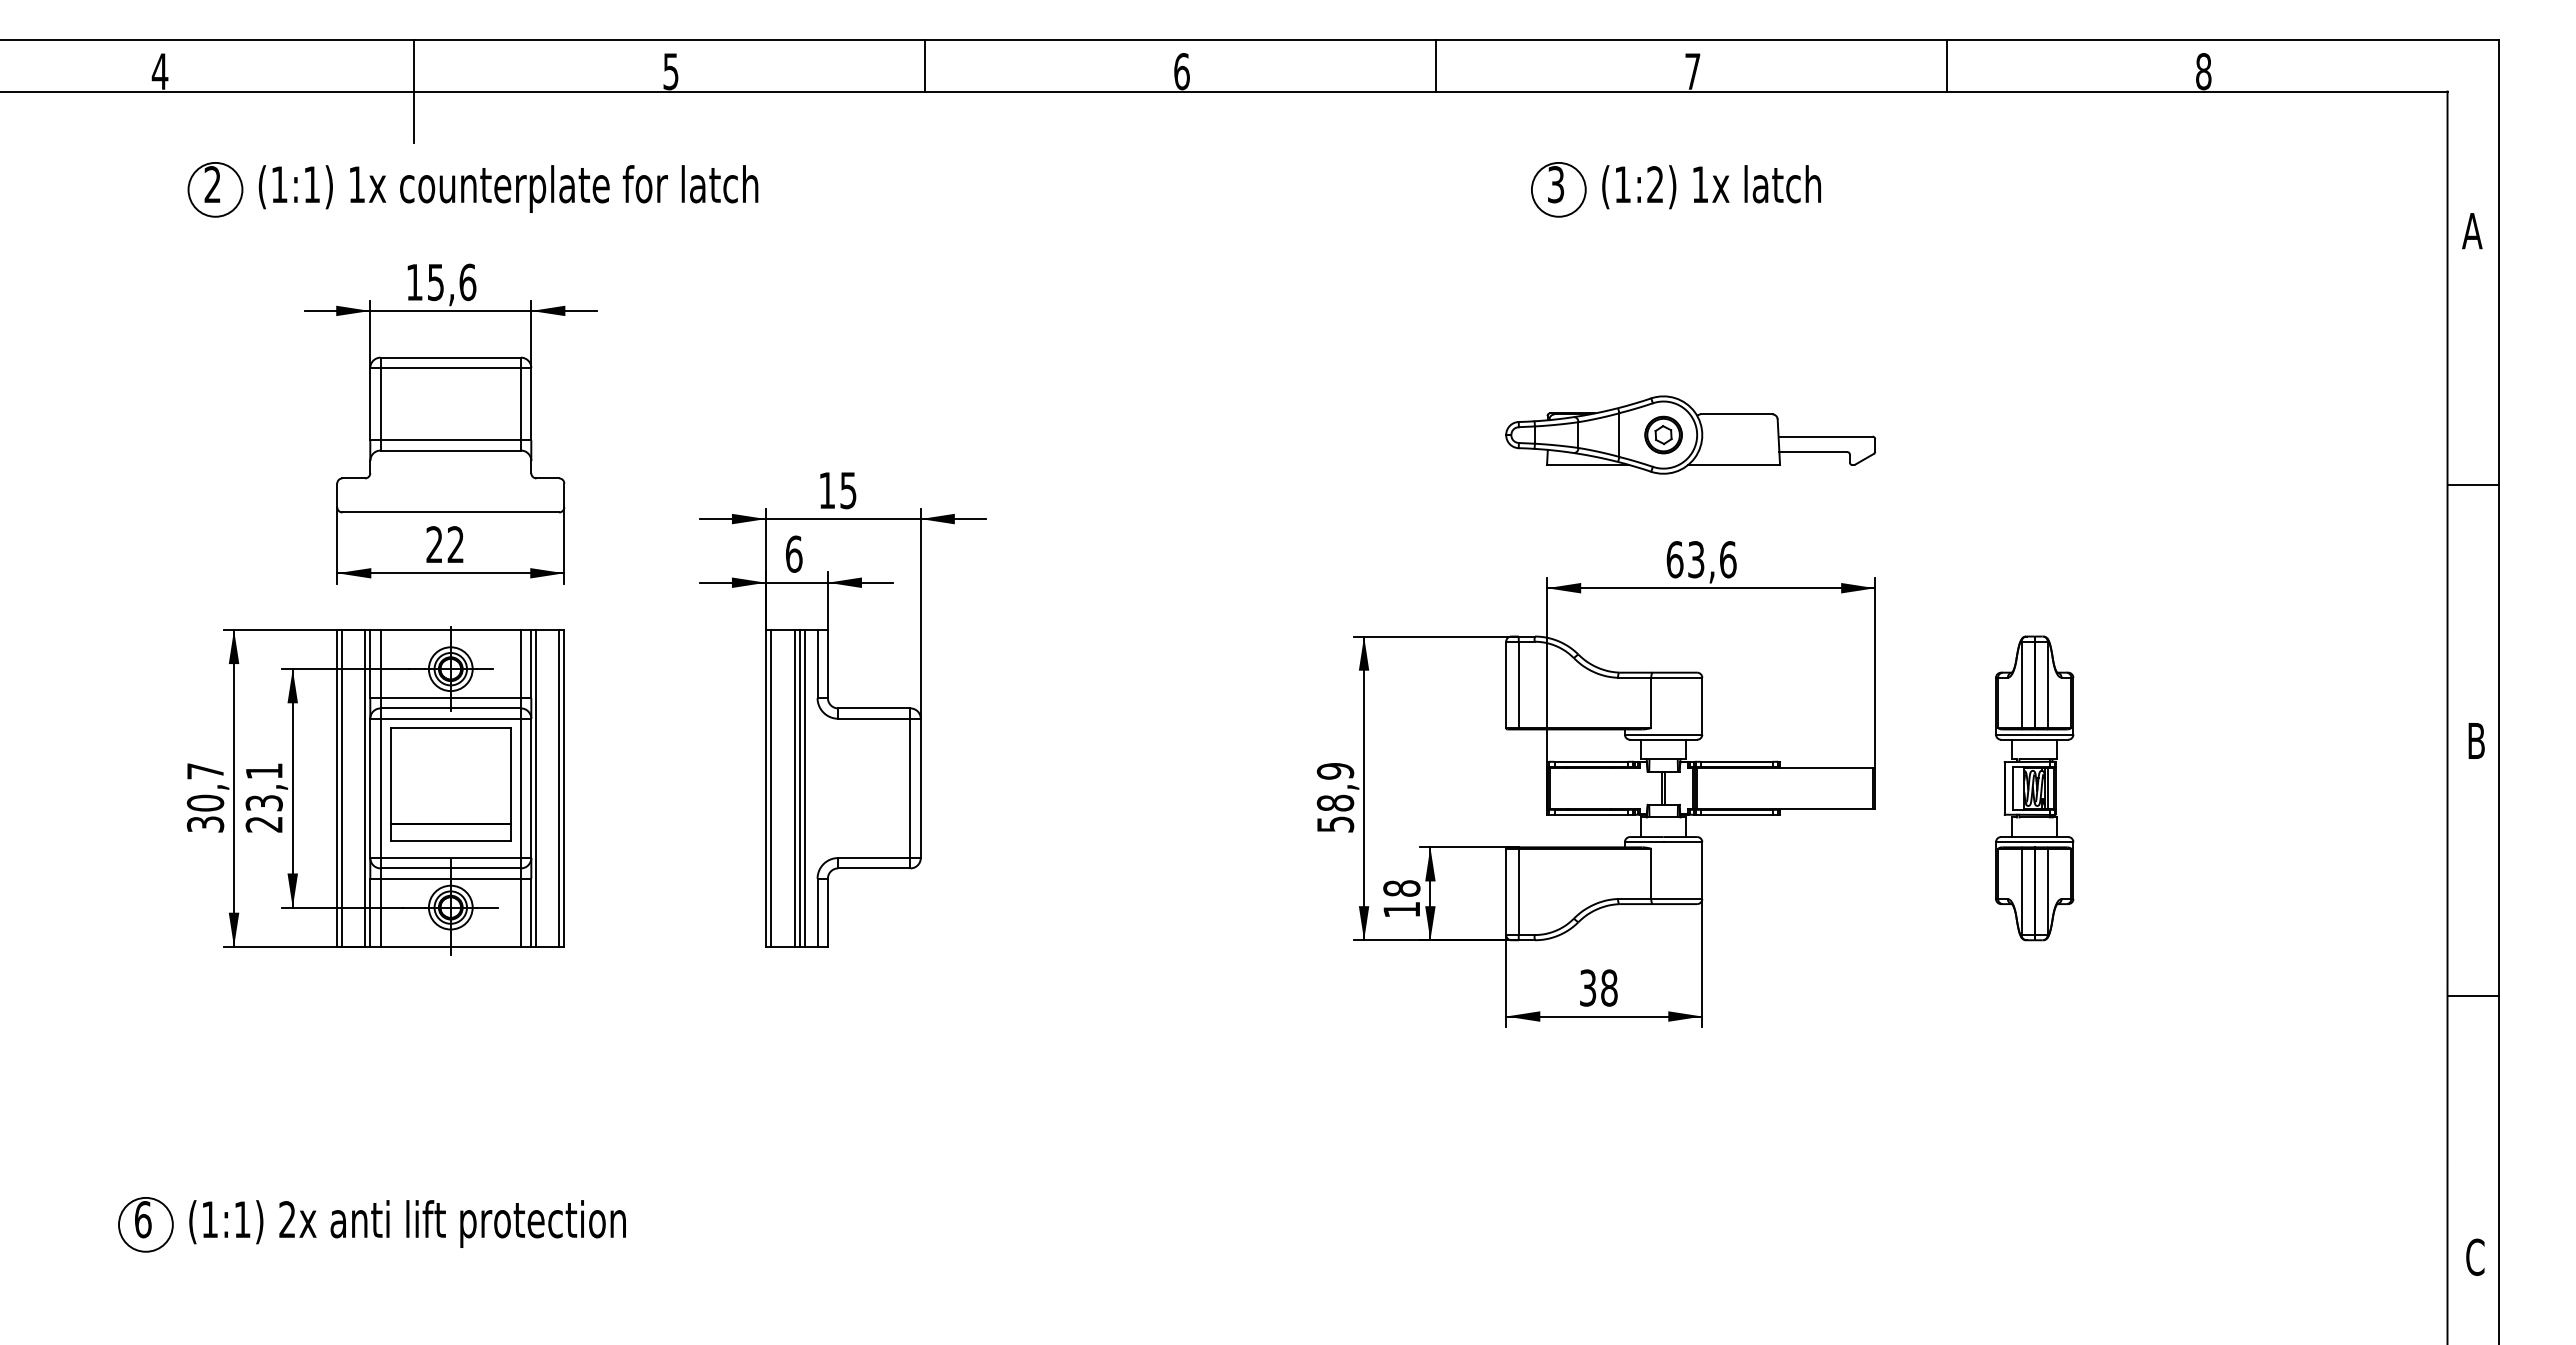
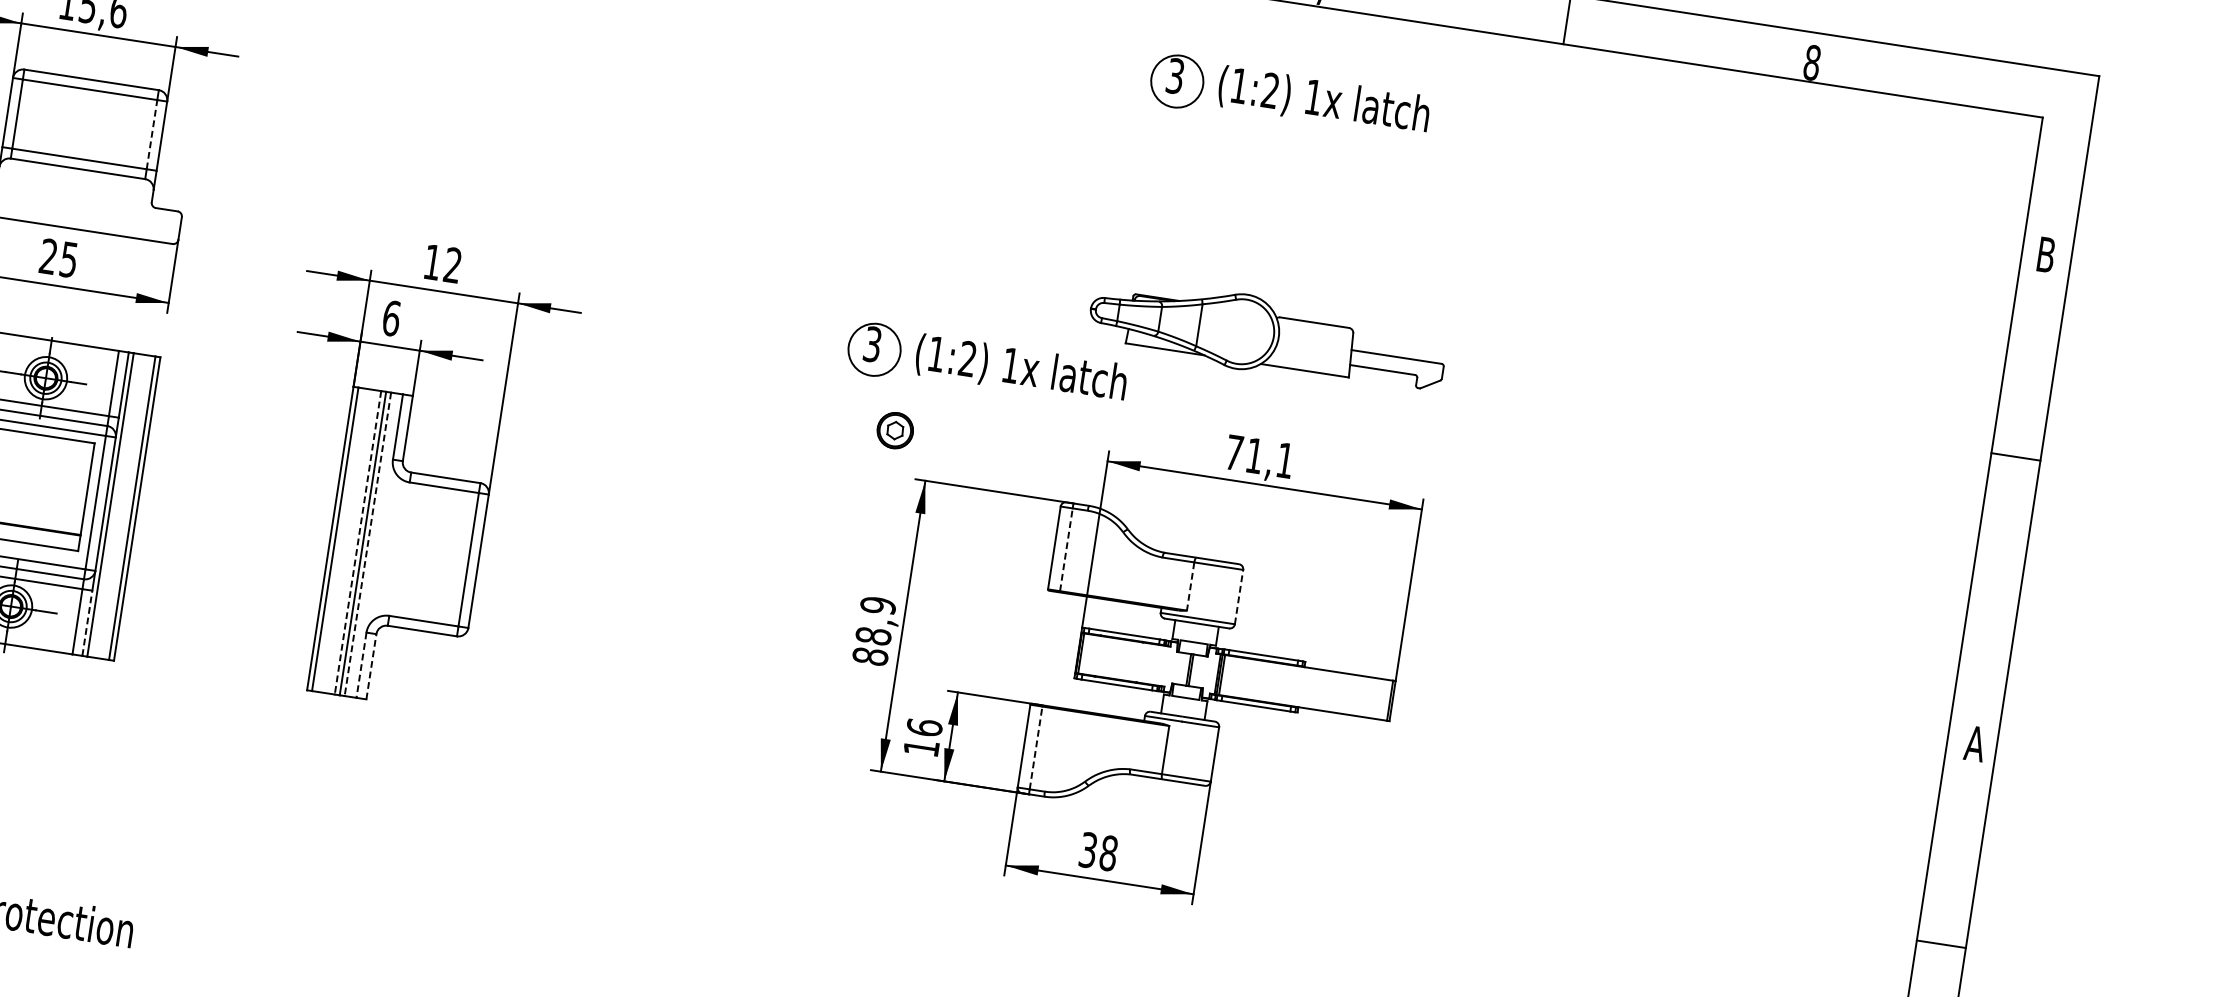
text: (2472, 231) -> (2046, 255), A -> B
line: (520, 403) -> (151, 134), solid -> dashed
part: (1663, 434) -> (895, 430), moved
line: (2472, 484) -> (2015, 456), moved
text: (848, 490) -> (453, 265), 15 -> 12
part: (1408, 510) -> (986, 366), added
text: (455, 544) -> (68, 259), 22 -> 25
text: (1701, 559) -> (1259, 456), 63,6 -> 71,1
line: (1518, 684) -> (1066, 549), solid -> dashed
line: (1651, 703) -> (1190, 587), solid -> dashed
line: (1702, 705) -> (1239, 596), solid -> dashed
text: (2476, 740) -> (1975, 743), B -> A
line: (794, 788) -> (357, 542), solid -> dashed
line: (805, 788) -> (368, 544), solid -> dashed
part: (2034, 788) -> (1545, 724), removed
text: (1335, 824) -> (870, 656), 58,9 -> 88,9
text: (1401, 888) -> (924, 727), 18 -> 16
line: (1518, 891) -> (1035, 747), solid -> dashed
line: (531, 912) -> (87, 623), solid -> dashed
line: (827, 912) -> (371, 666), solid -> dashed
line: (817, 913) -> (361, 665), solid -> dashed
line: (2472, 995) -> (1940, 943), moved

